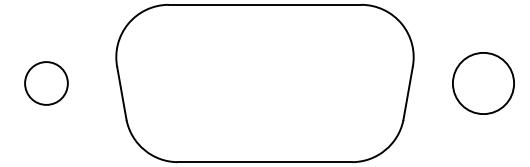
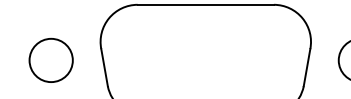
circle: (46, 83) -> (51, 60), size x1.43

